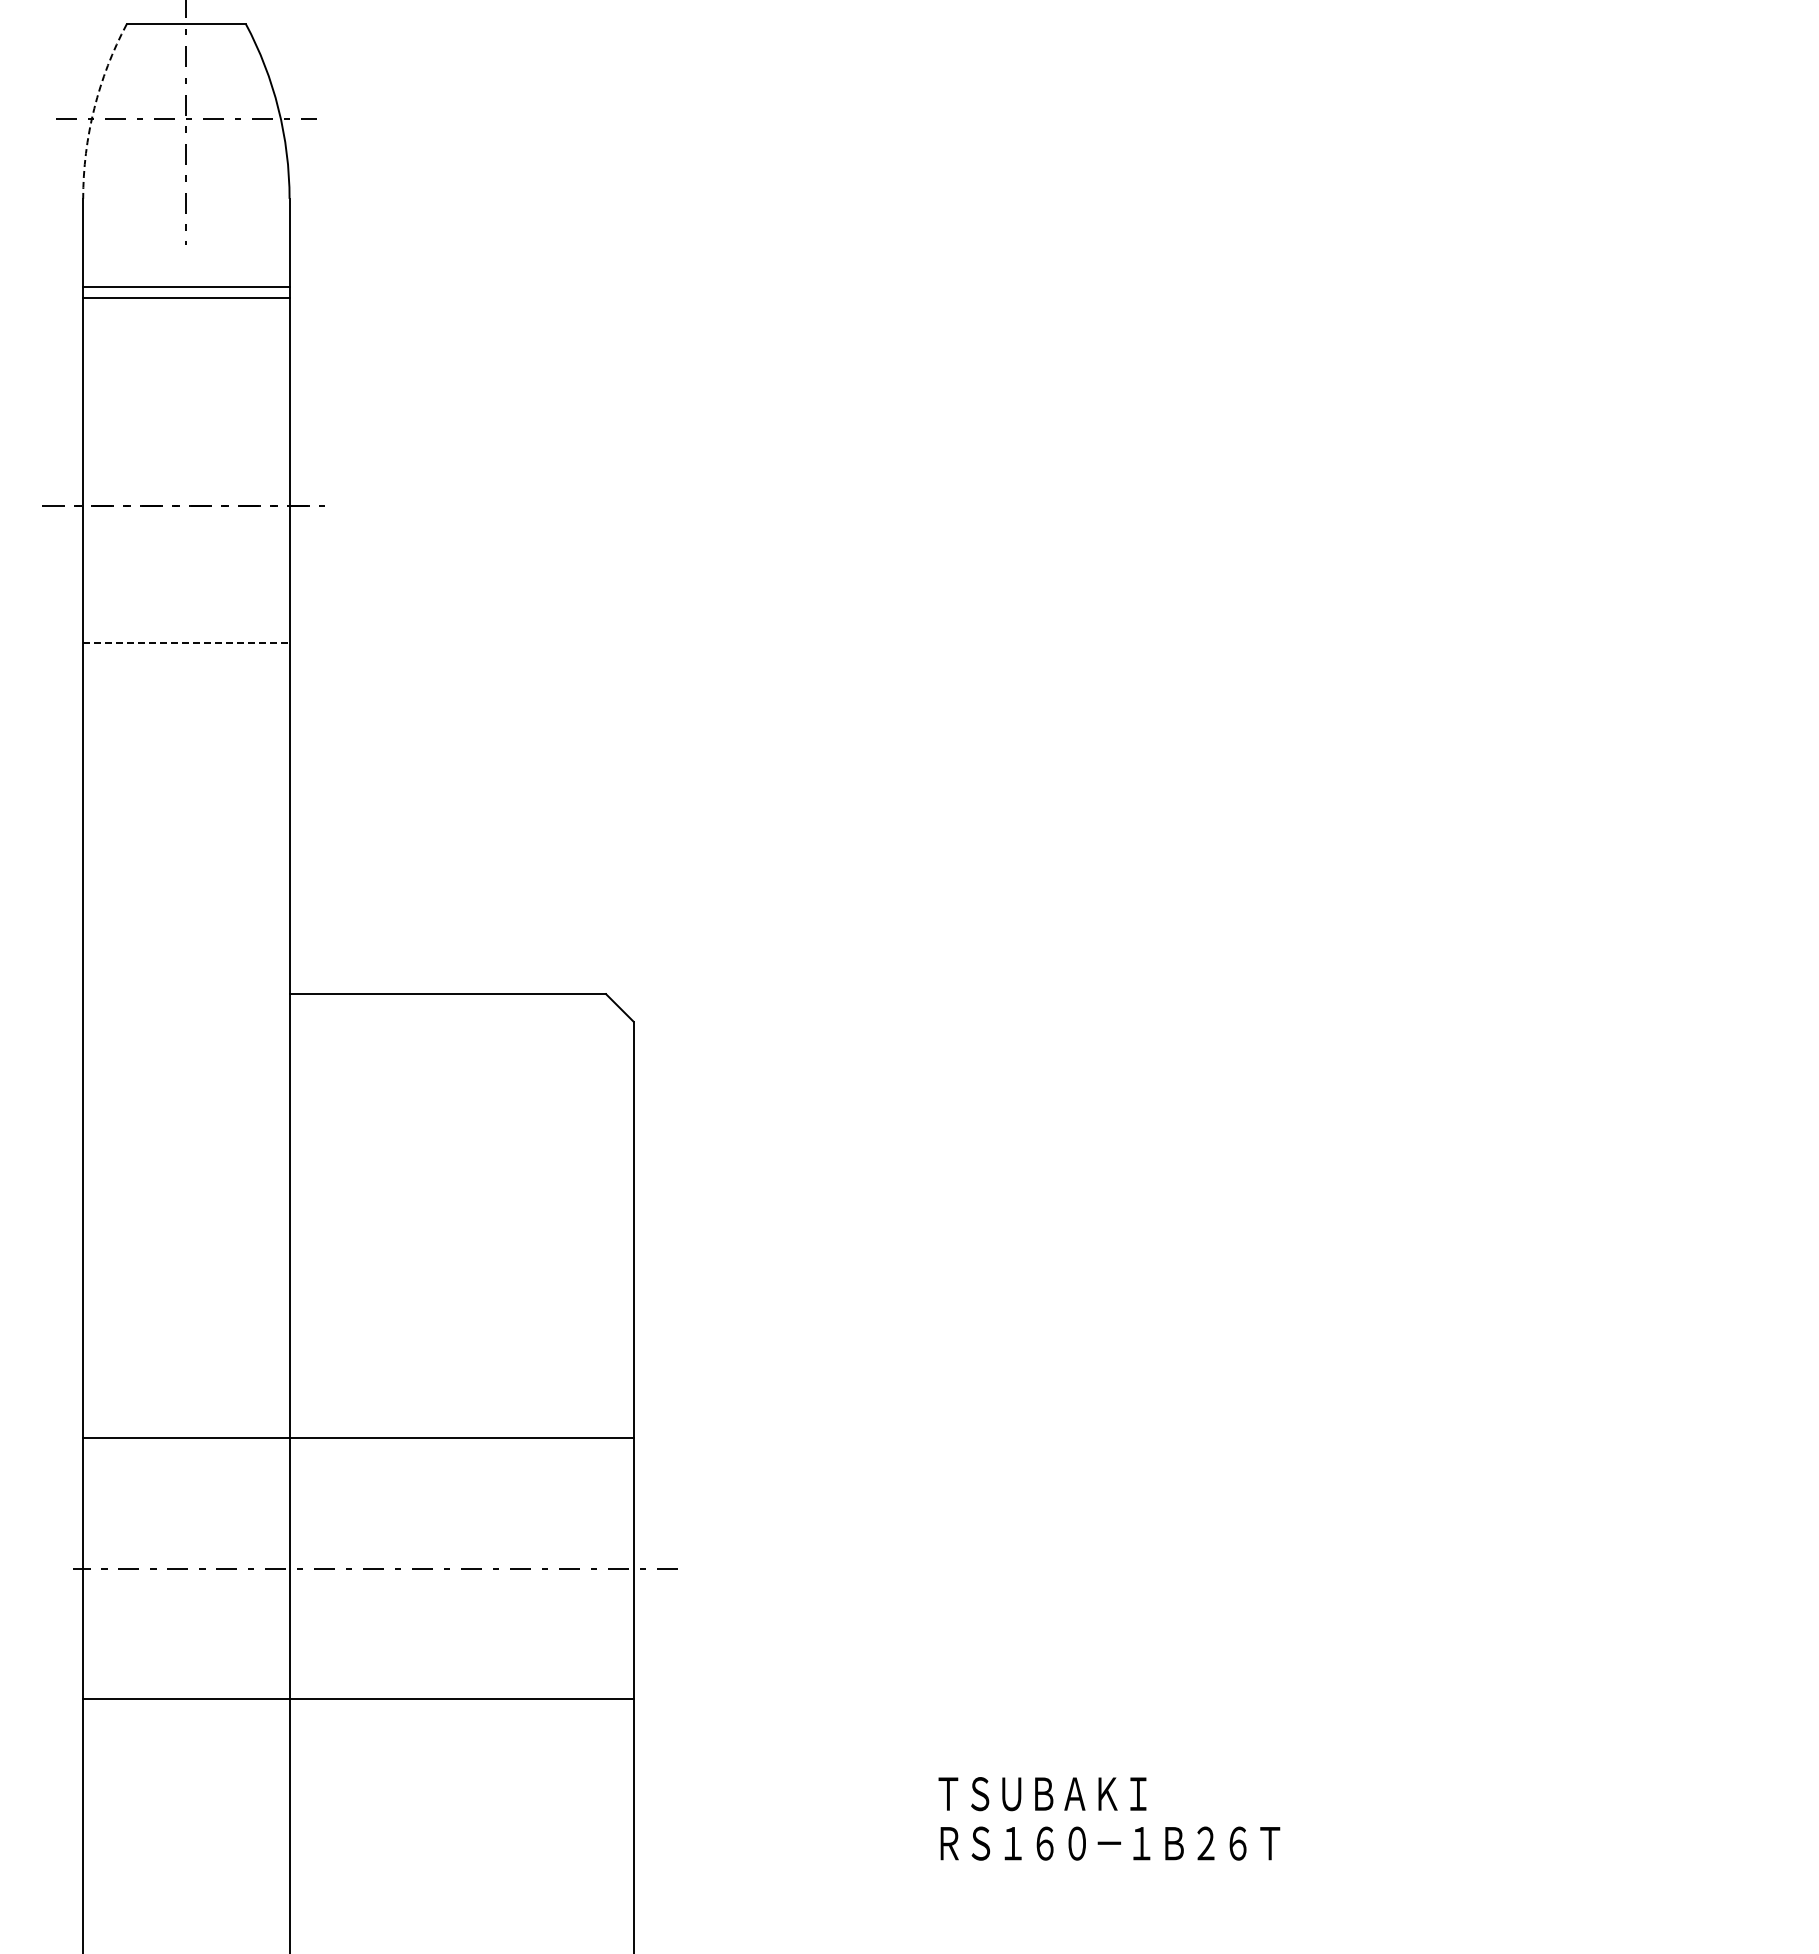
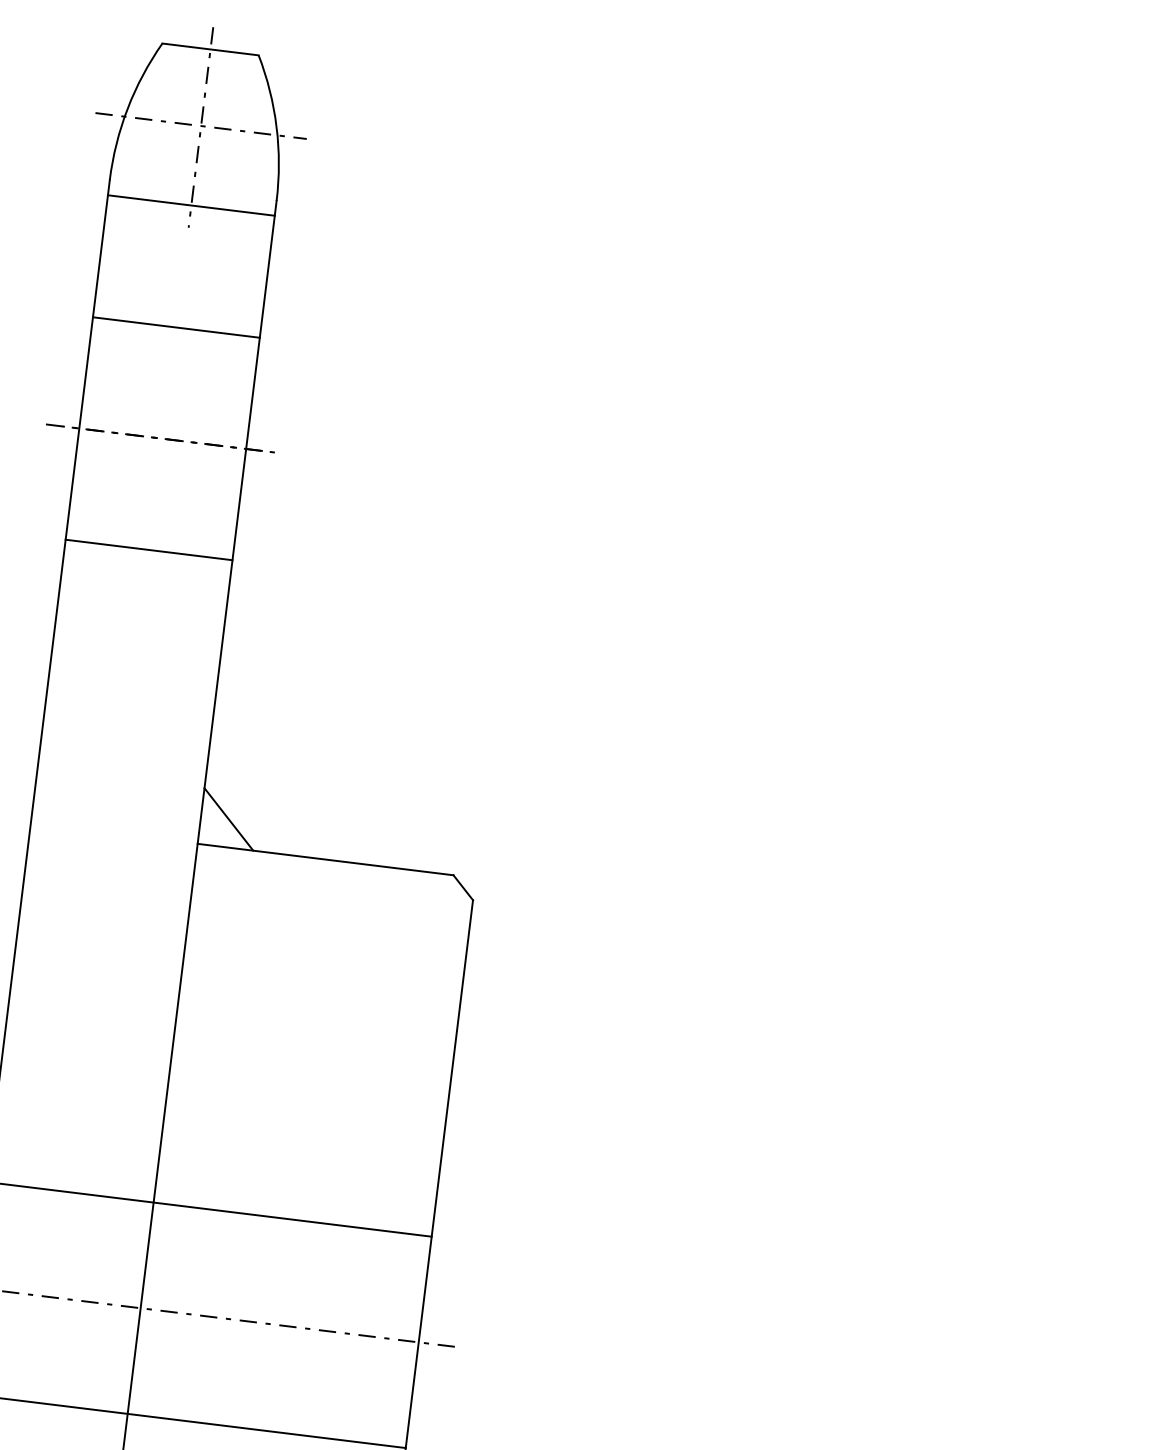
arc: (94, 108) -> (127, 108), dashed -> solid
line: (186, 287) -> (176, 327), moved
line: (186, 298) -> (191, 205), moved
line: (186, 643) -> (149, 550), dashed -> solid
line: (323, 959) -> (228, 819), added

